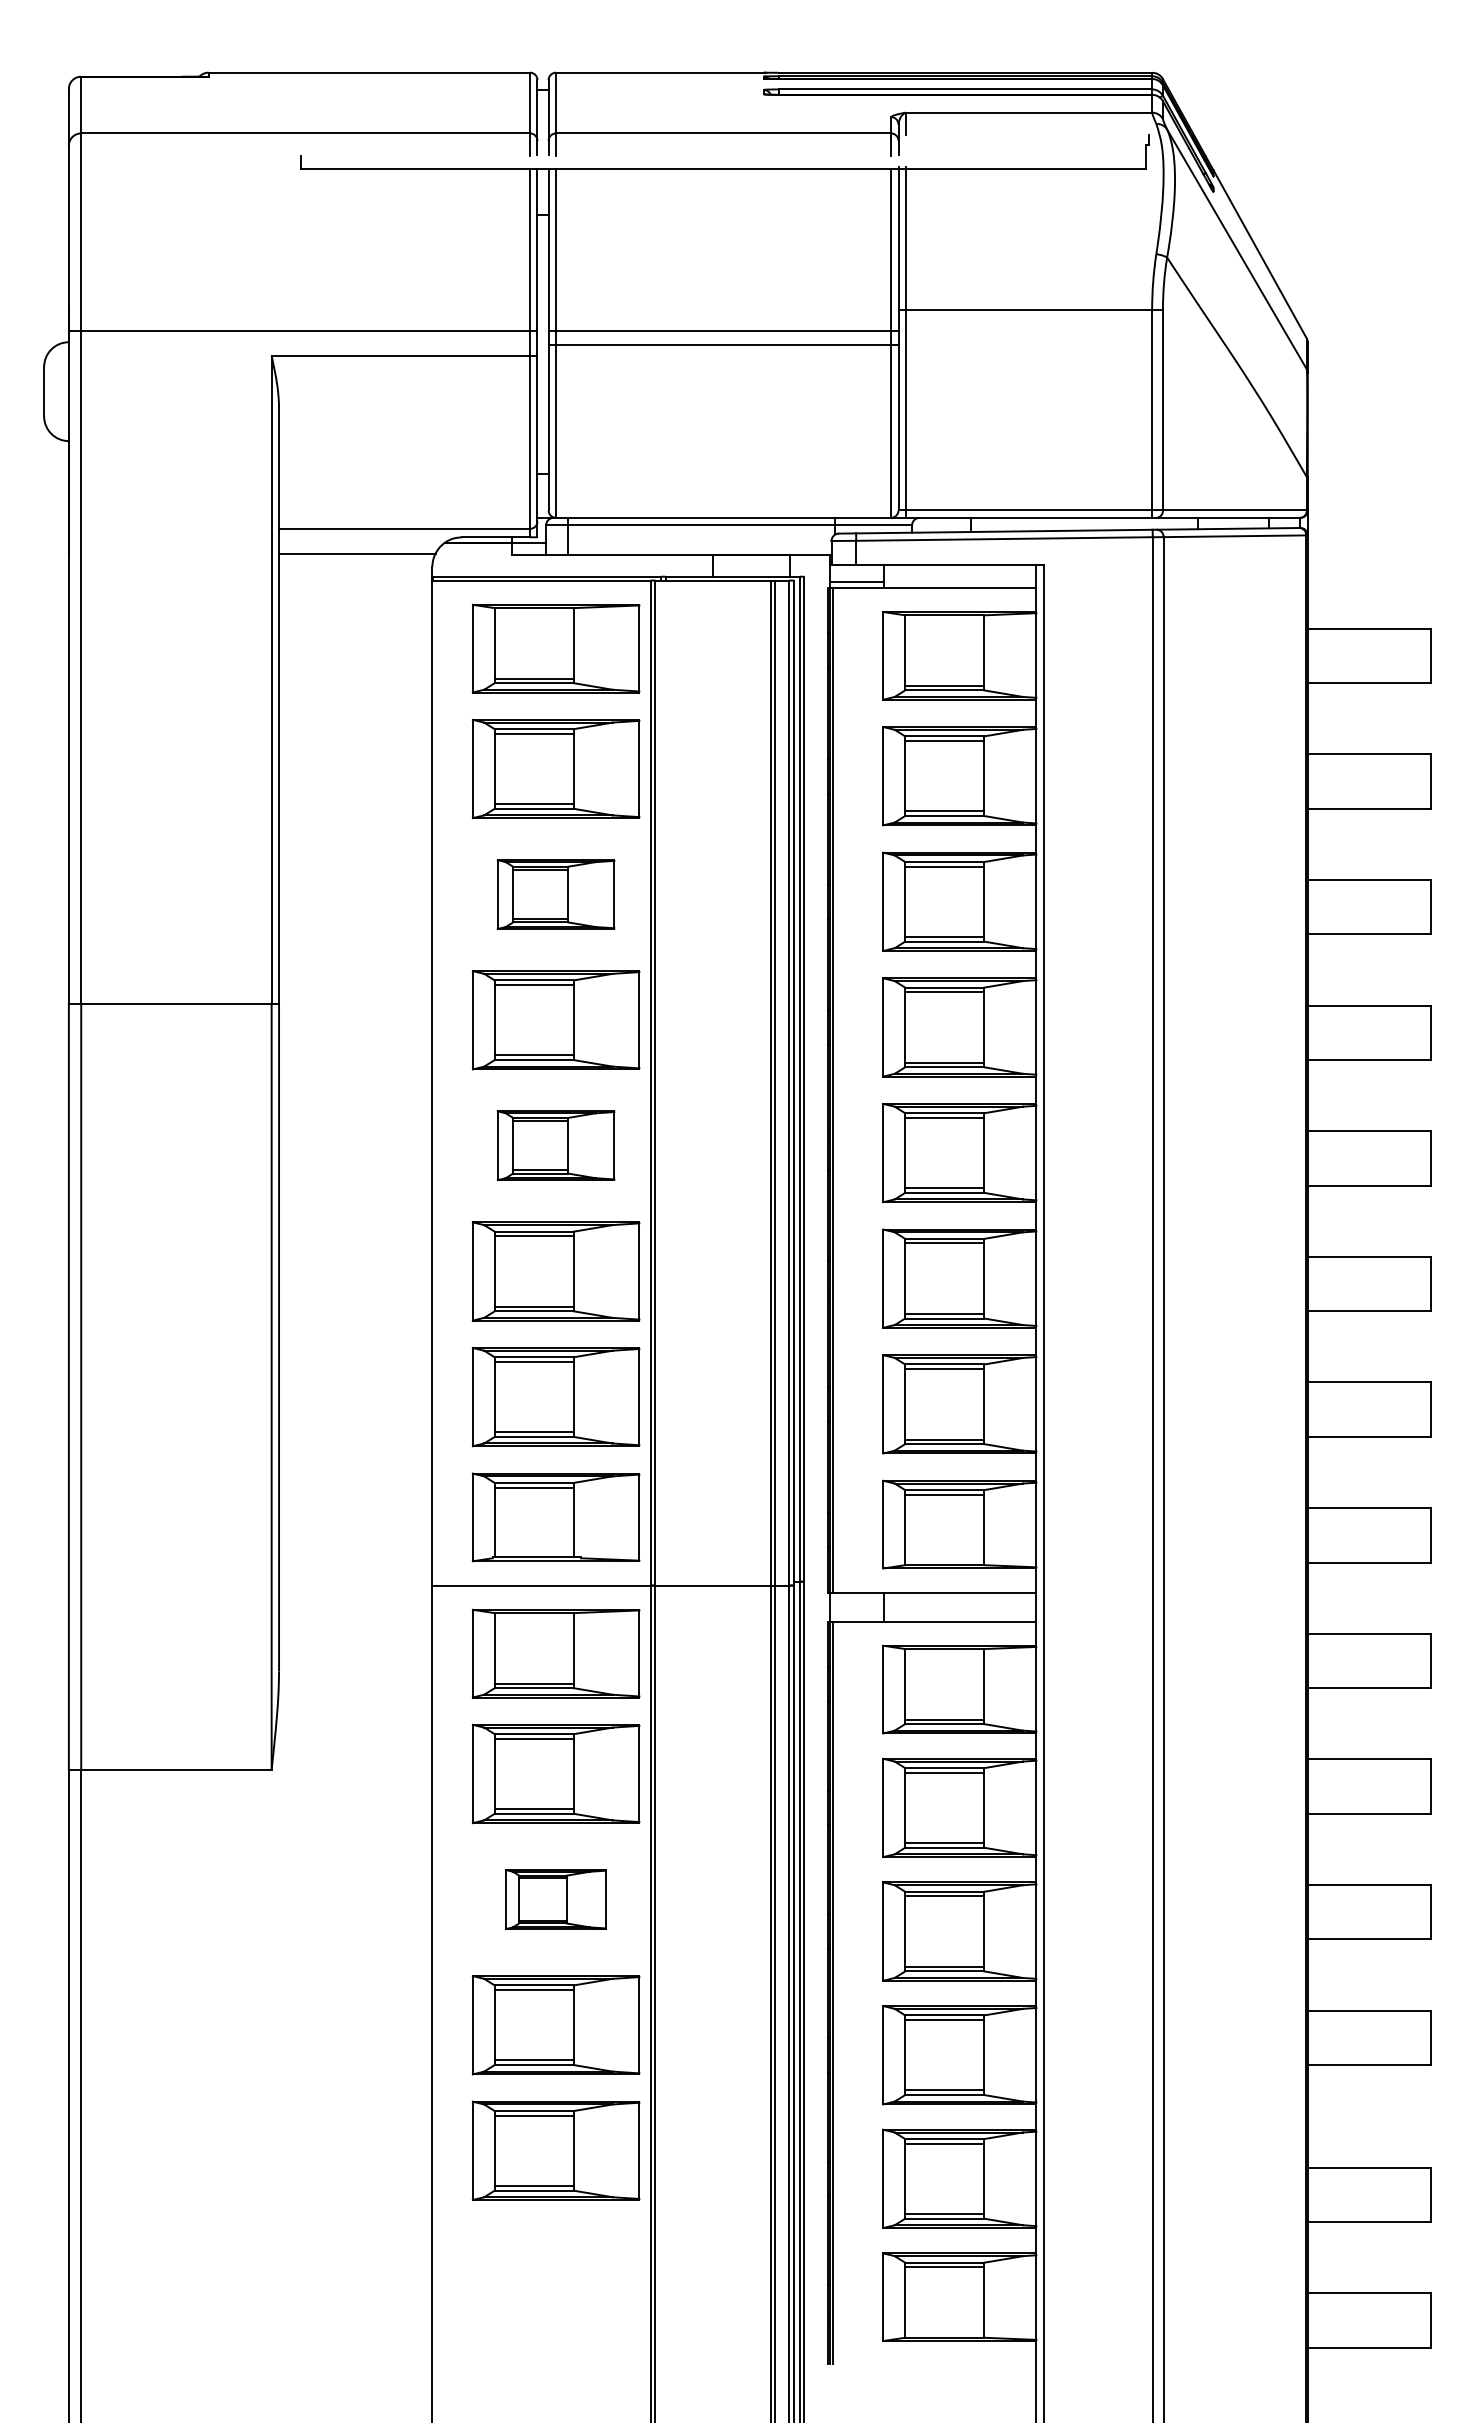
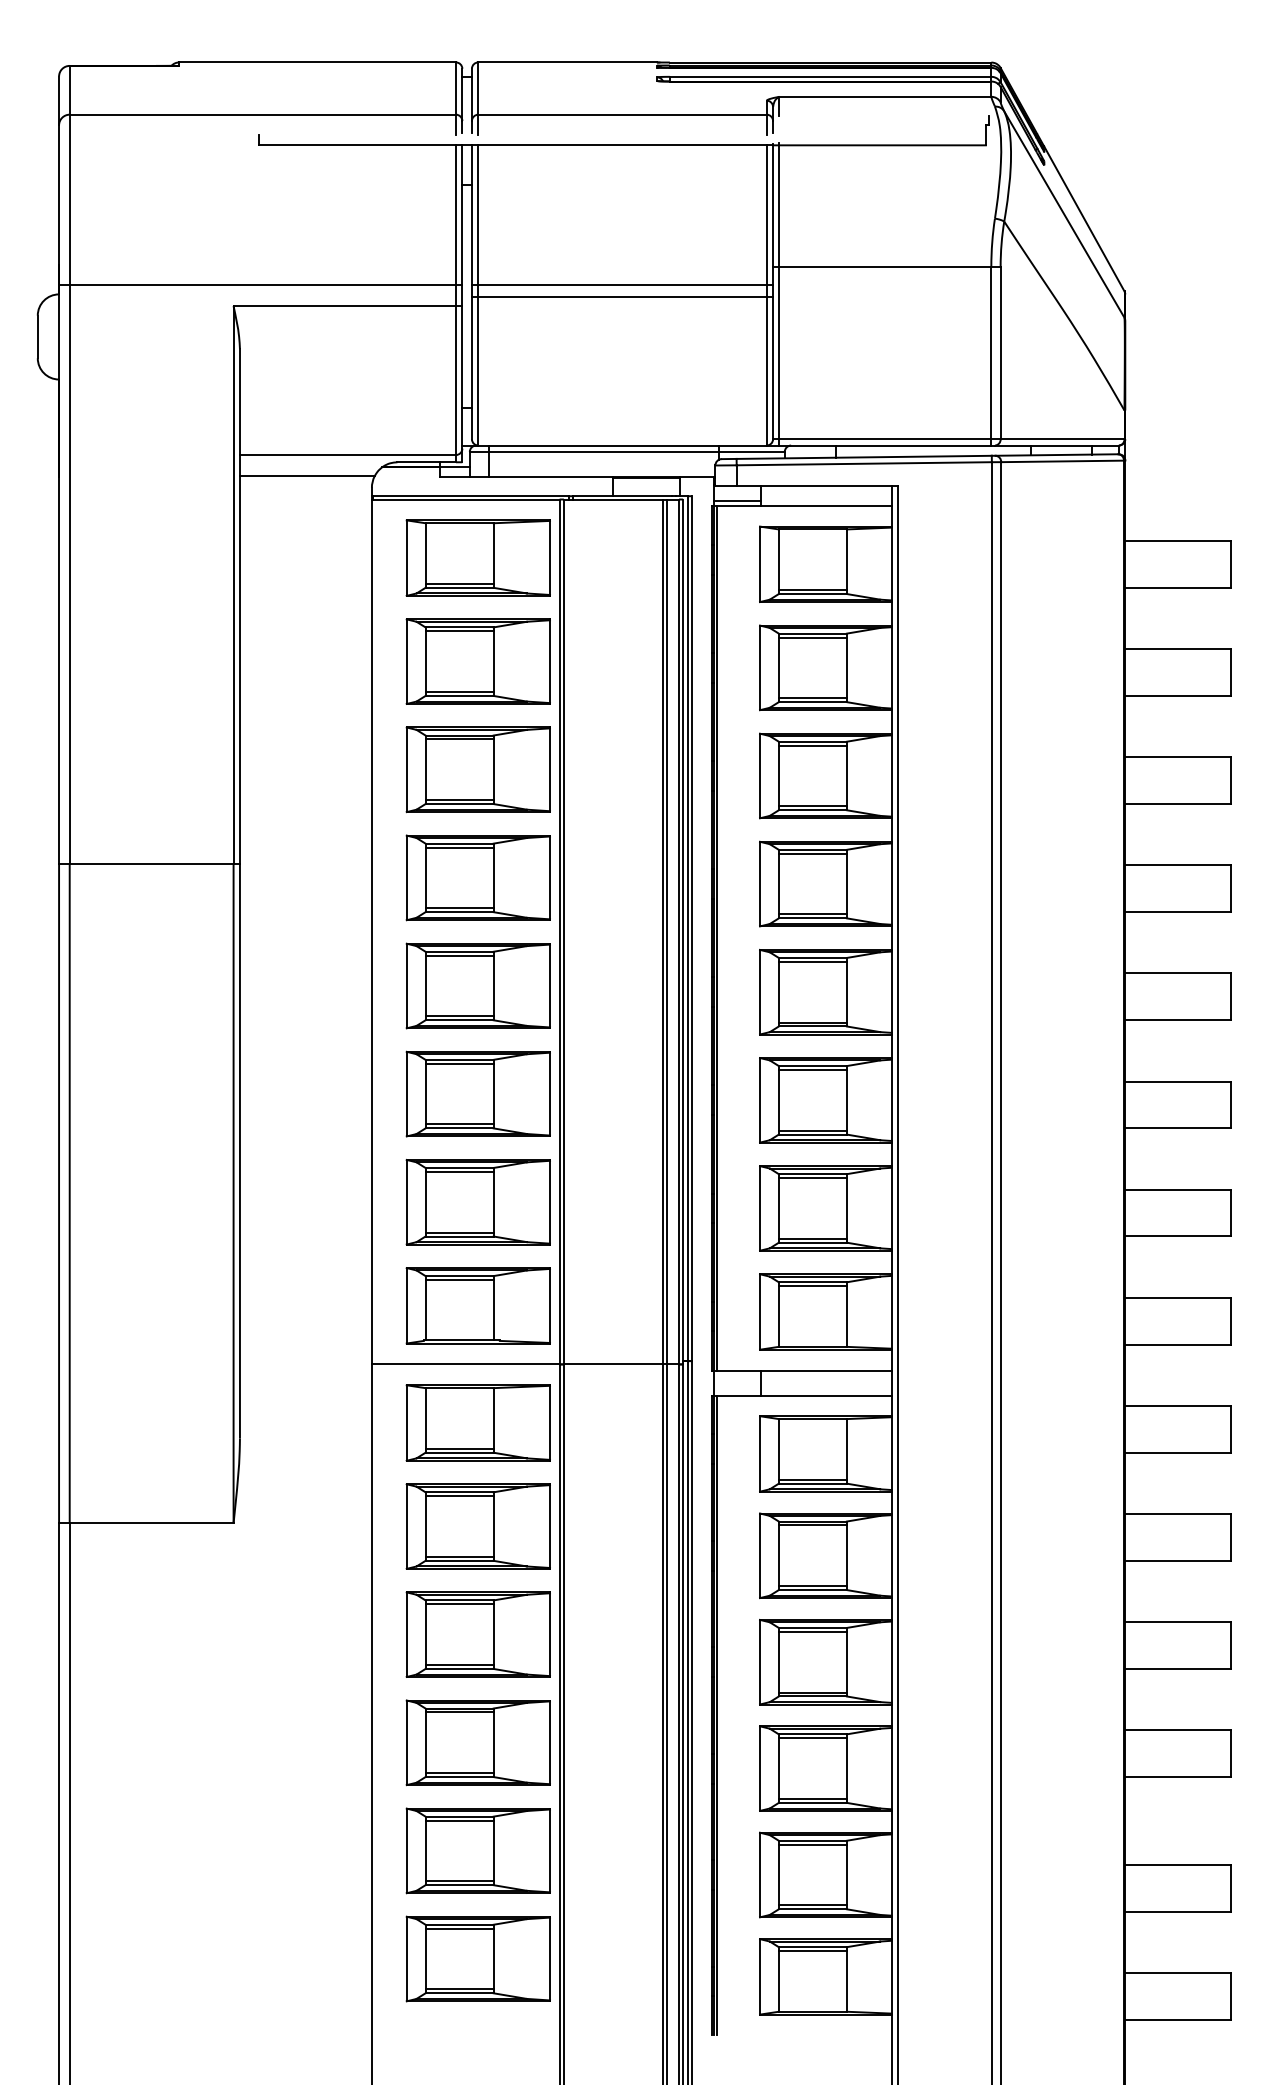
part: (555, 894) -> (477, 769), size x1.43
part: (555, 1145) -> (477, 985), size x1.43
part: (555, 1899) -> (477, 1634), size x1.67
part: (555, 2276) -> (477, 1959), added

